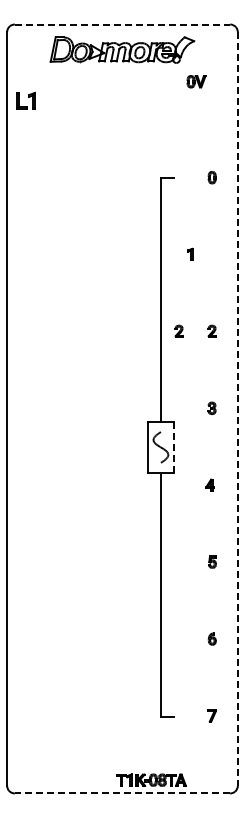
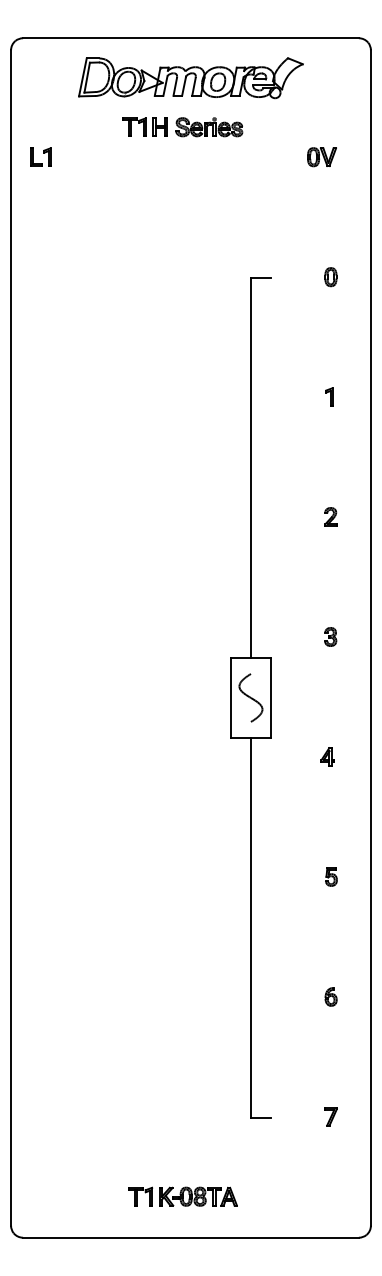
line: (122, 24) -> (191, 38), dashed -> solid
part: (117, 81) -> (183, 127), added
part: (196, 81) -> (322, 156), moved
part: (26, 100) -> (41, 156), size x0.71
part: (190, 253) -> (329, 395), moved
part: (178, 330) -> (278, 515), removed
line: (237, 408) -> (370, 637), dashed -> solid
line: (173, 447) -> (270, 698), dashed -> solid
part: (151, 779) -> (183, 1195), moved
line: (122, 793) -> (191, 1237), dashed -> solid

